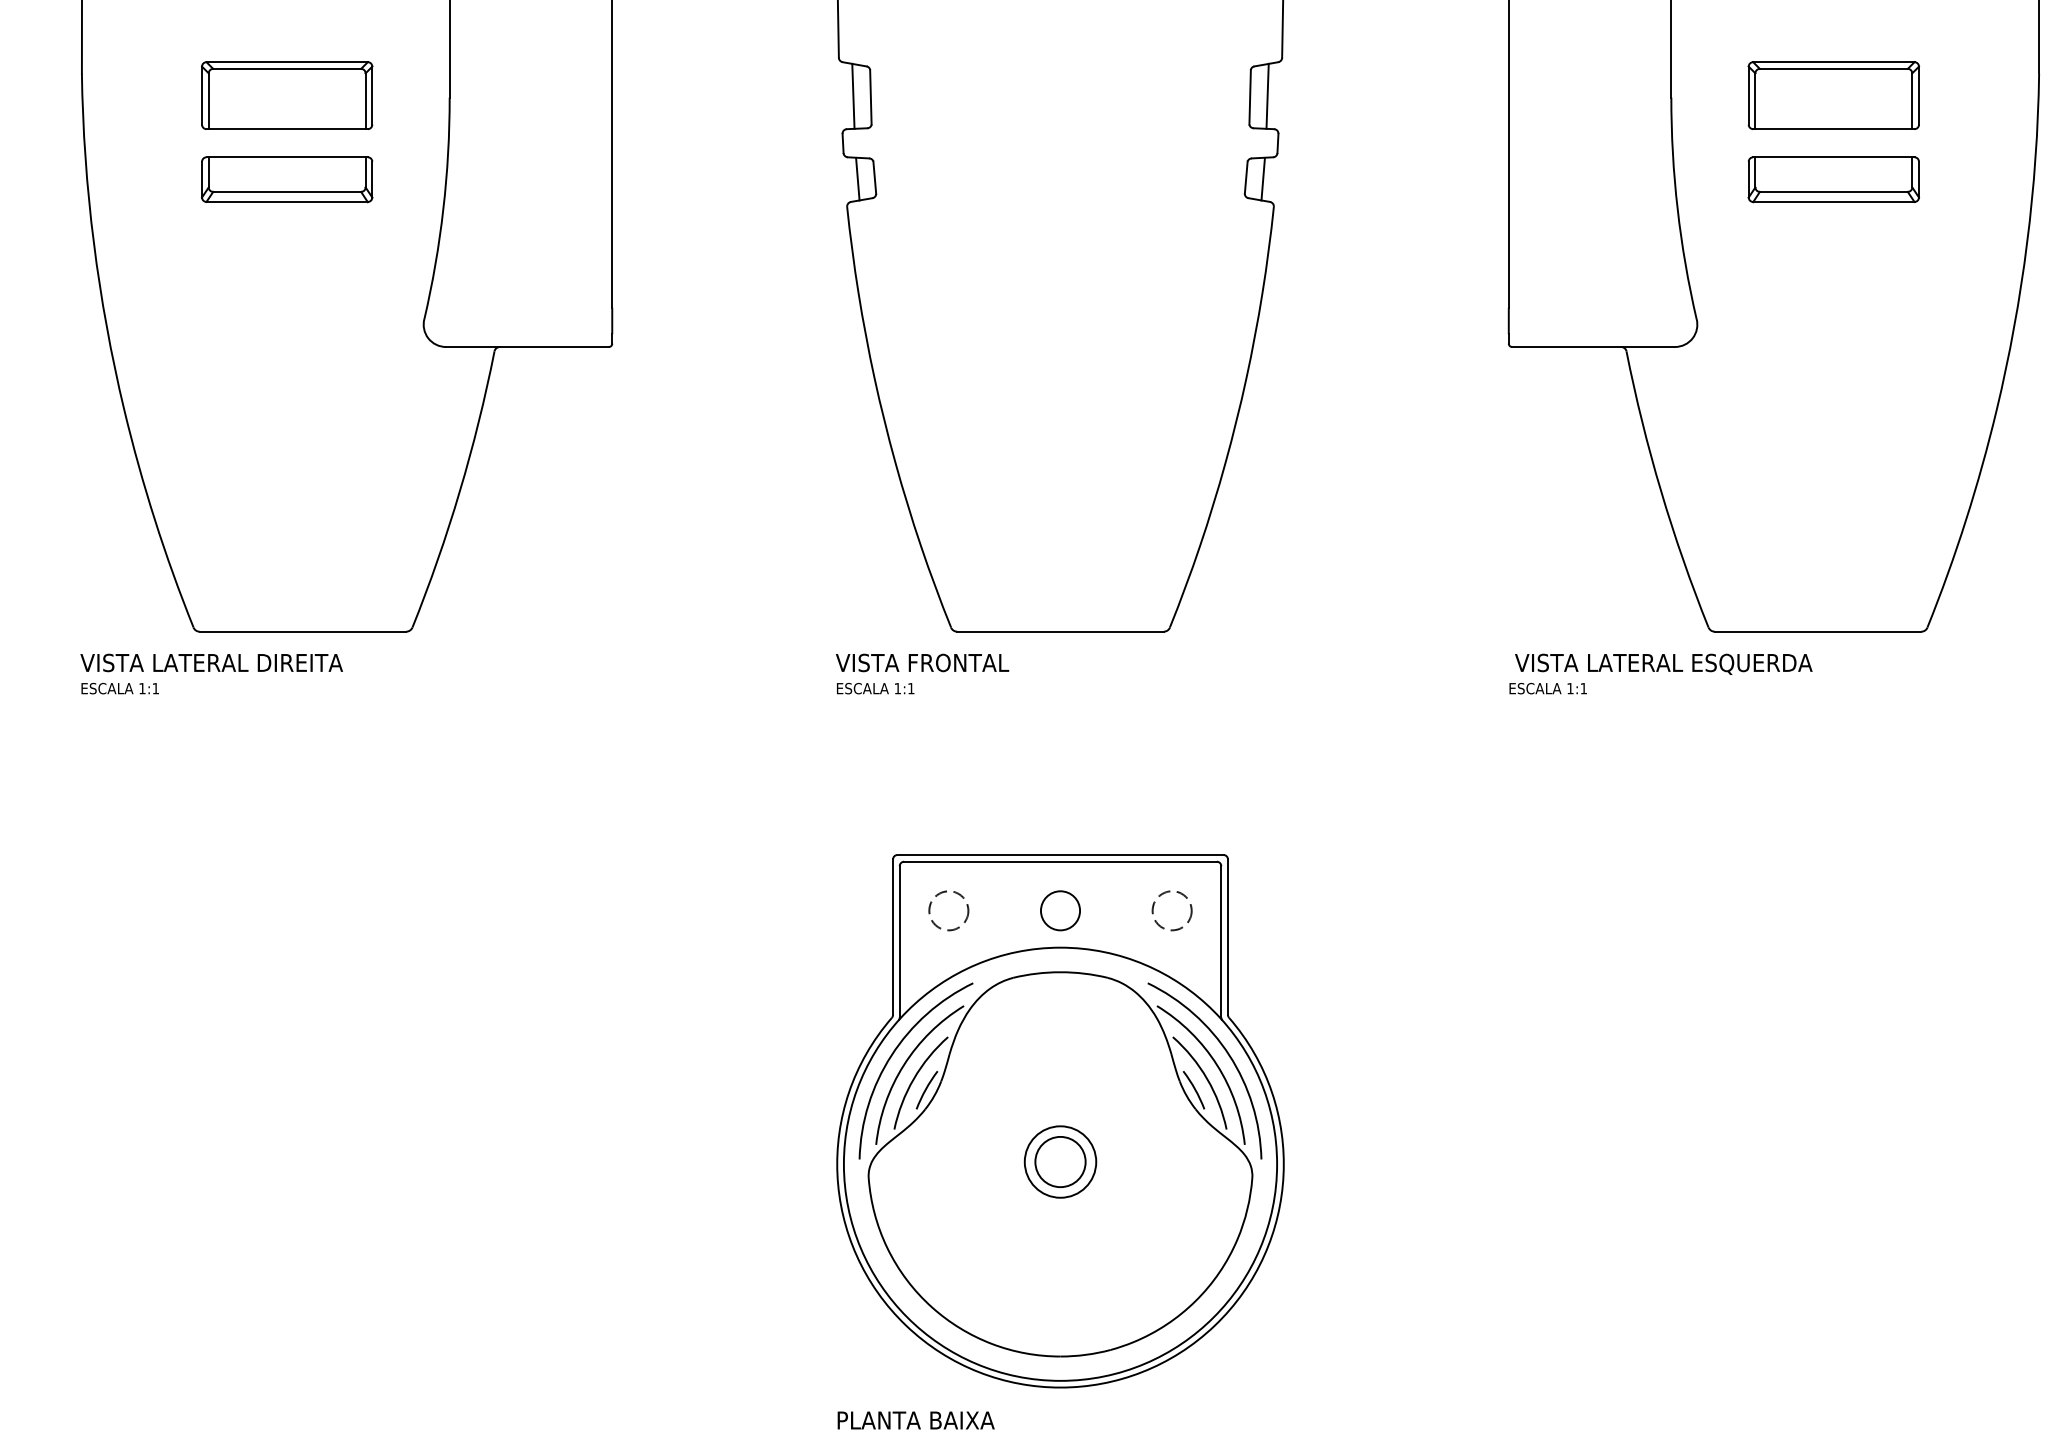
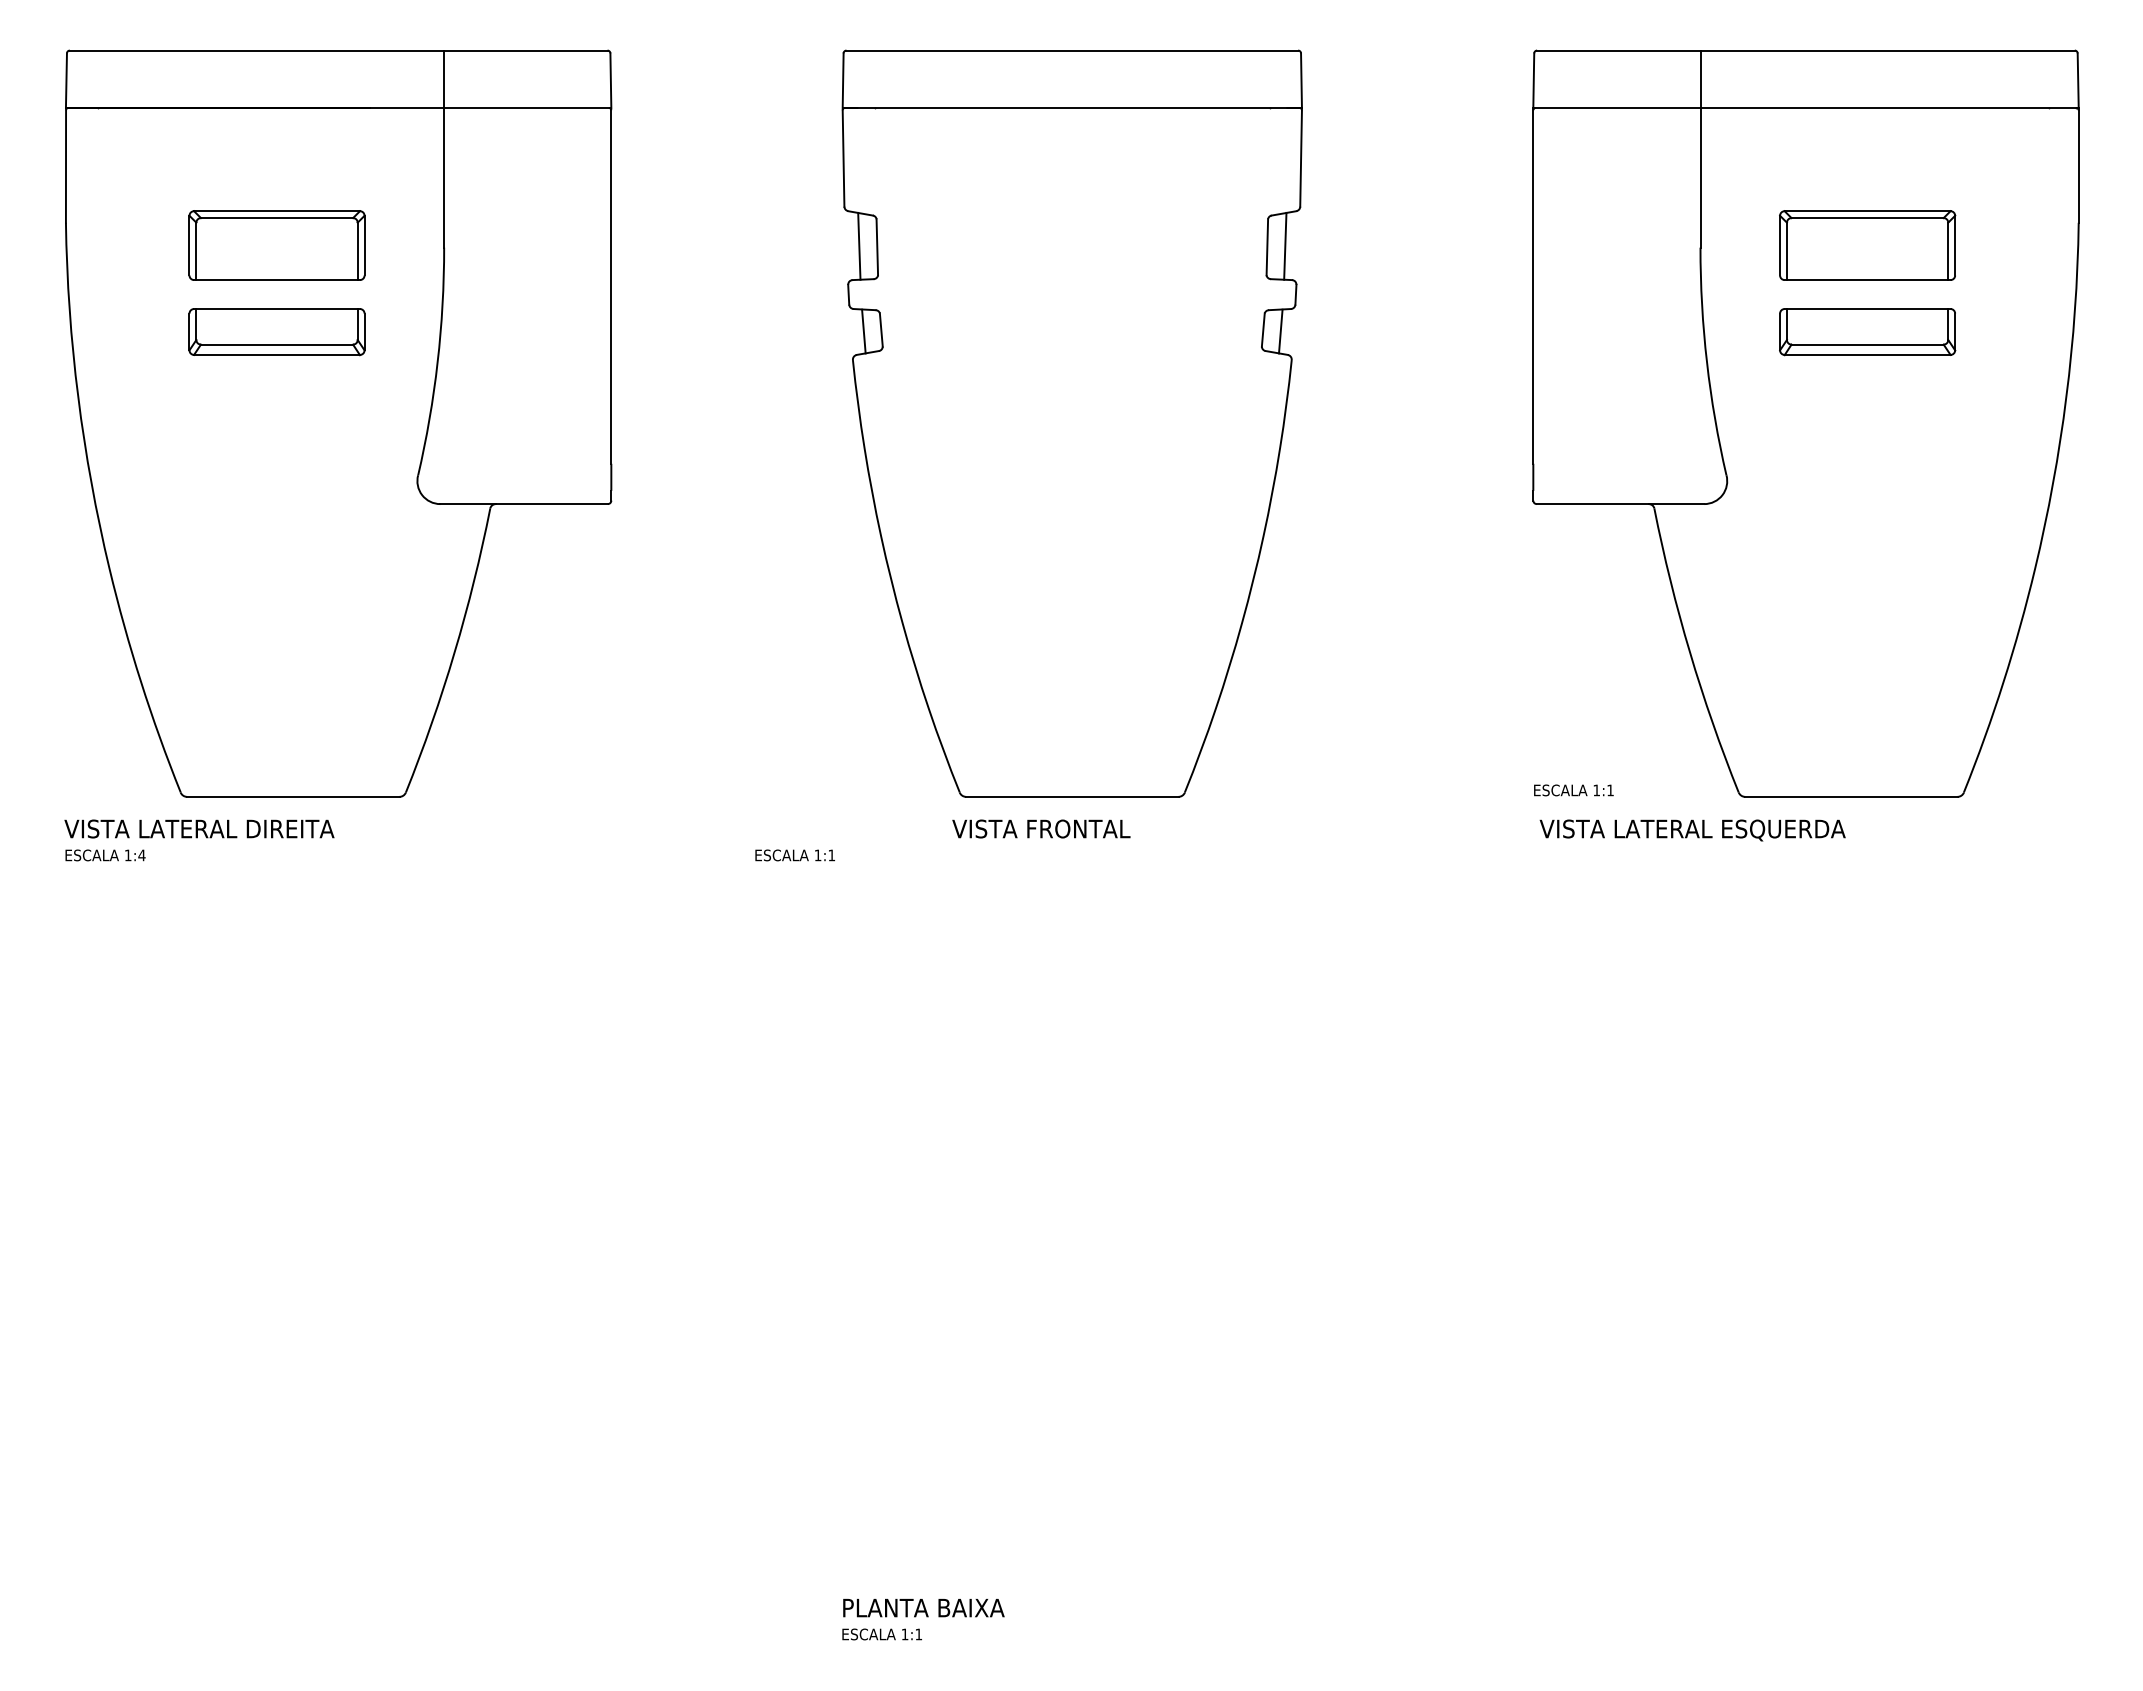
text: (922, 662) -> (1041, 828), moved
text: (155, 688) -> (141, 855), 1:1 -> 1:4
text: (874, 688) -> (794, 855), moved
text: (1547, 688) -> (1573, 790), moved
part: (1059, 1121) -> (1071, 1300), removed

